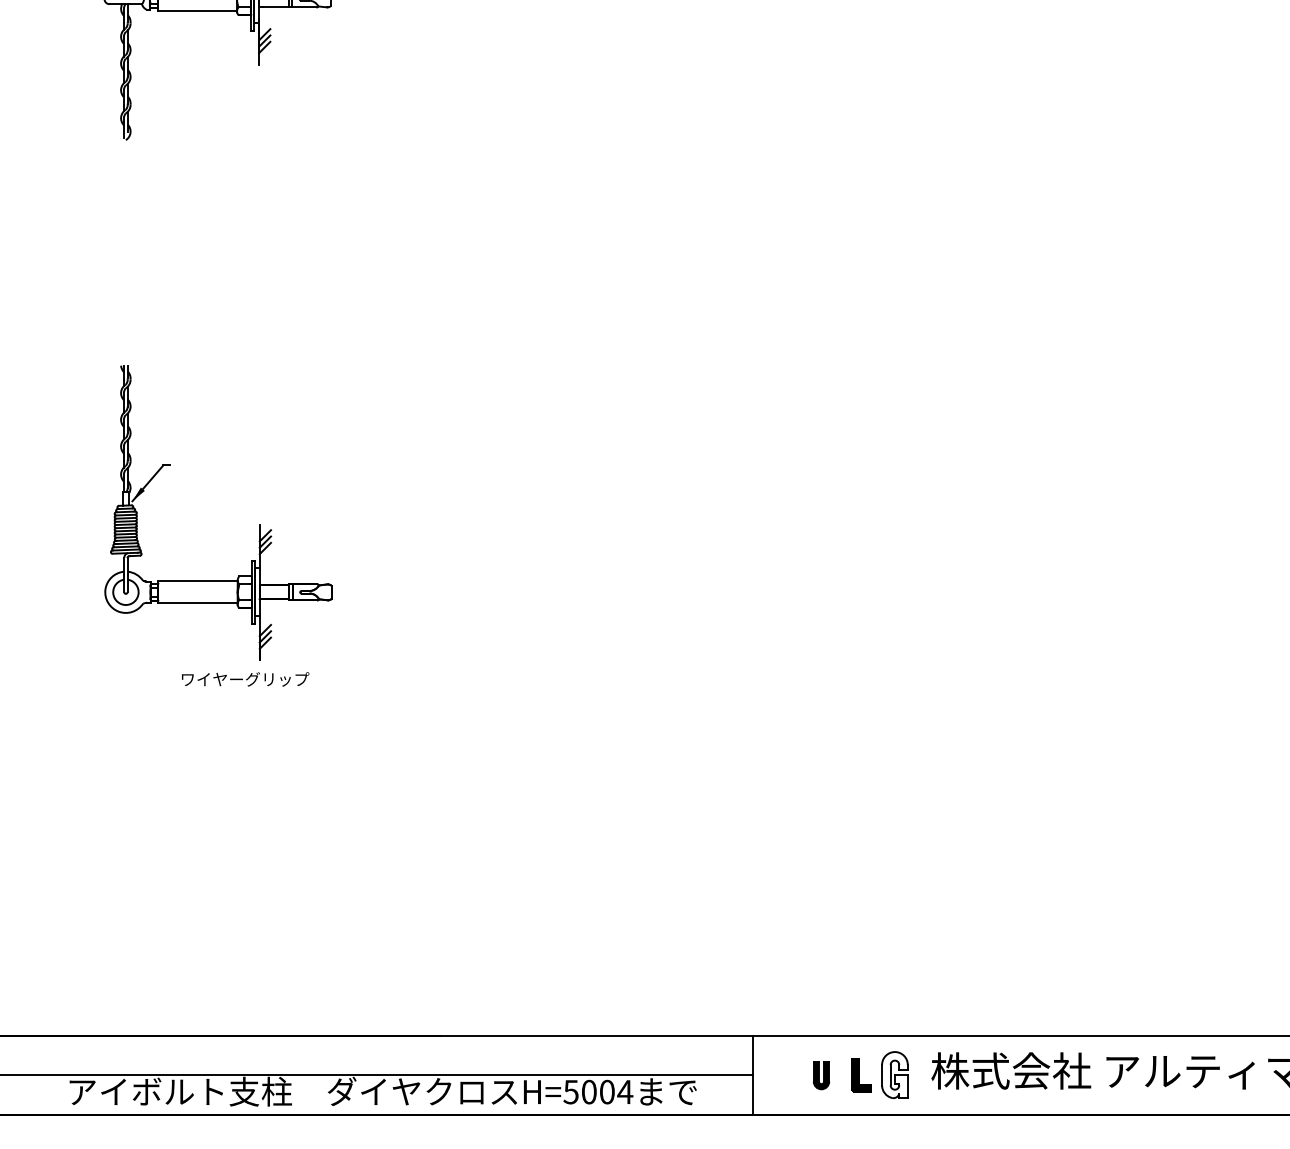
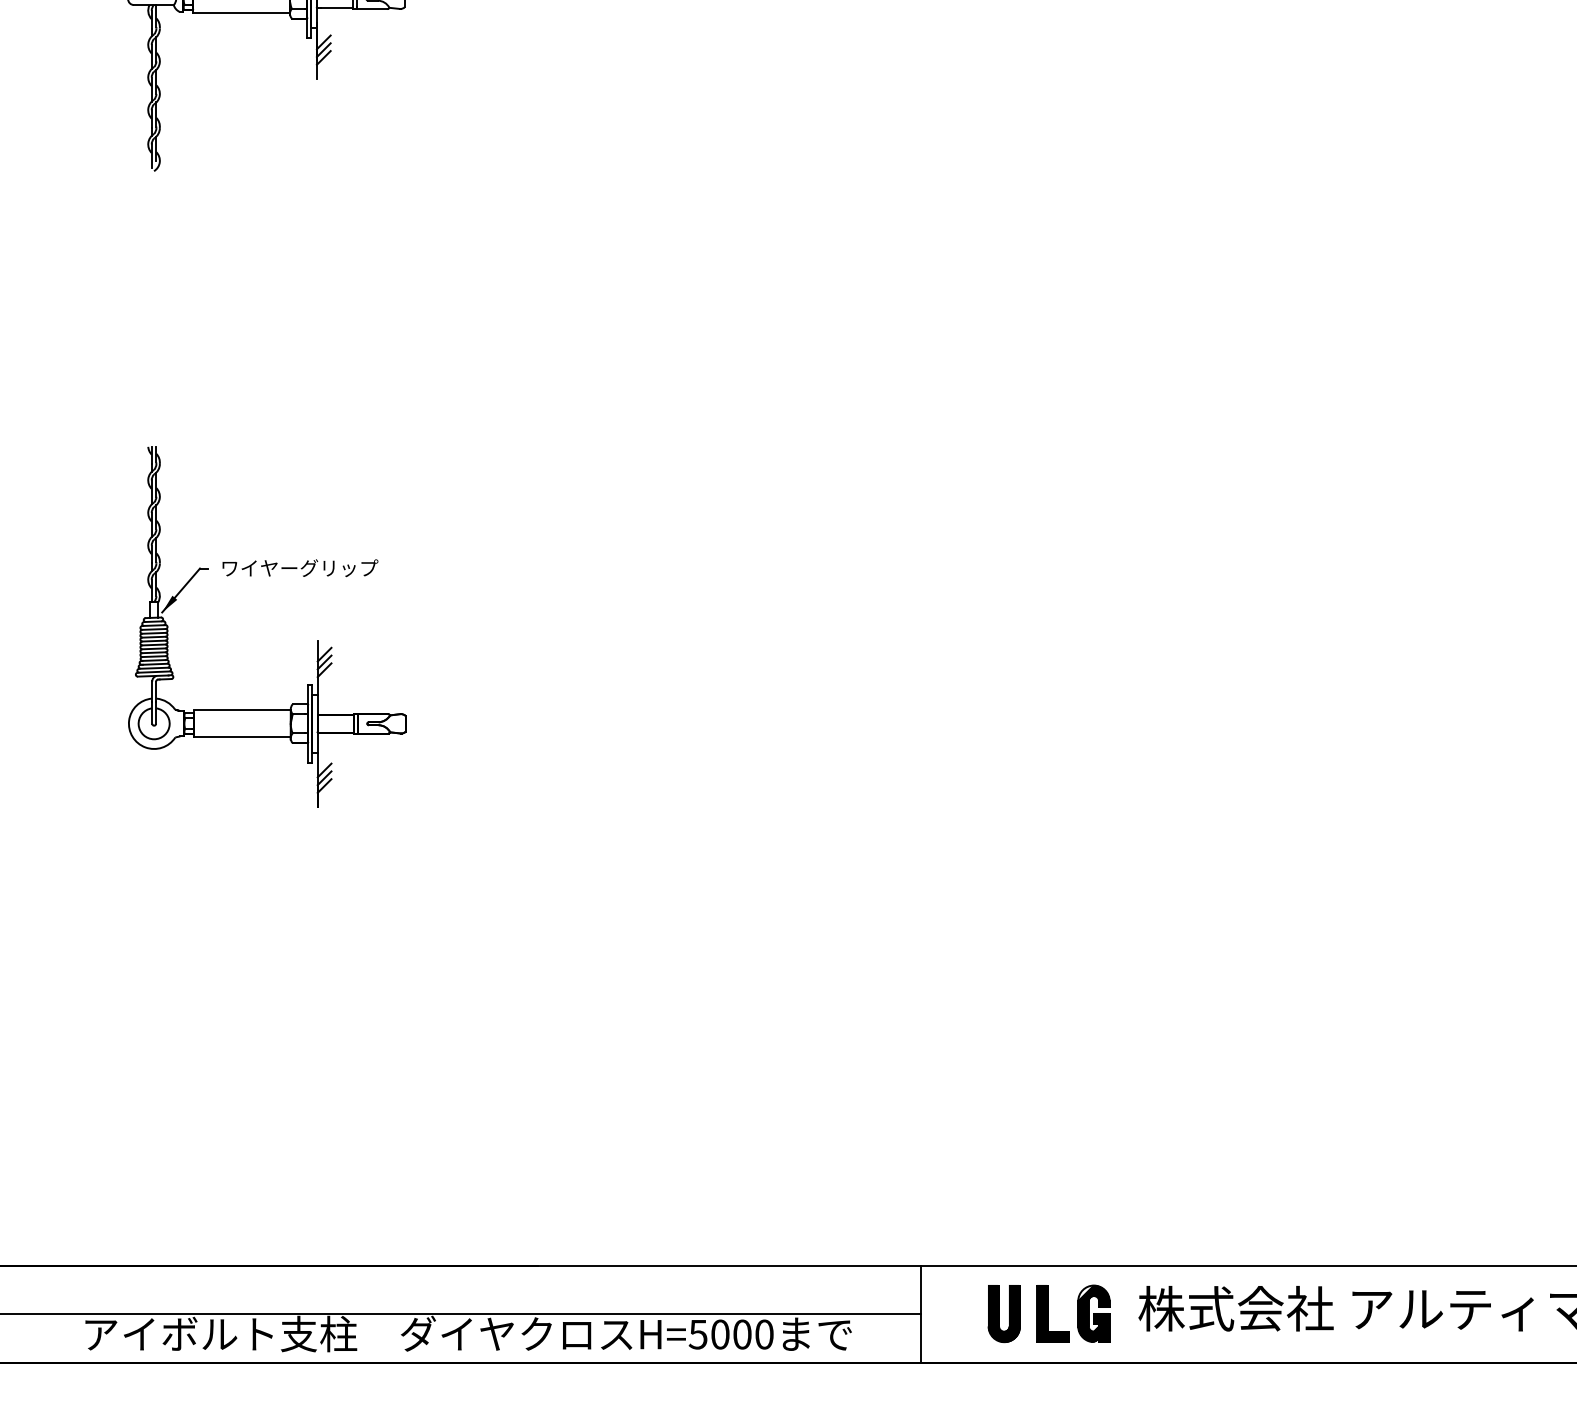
text: (245, 679) -> (300, 568), moved
part: (861, 1074) -> (1052, 1313), size x1.43
hatch: (894, 1074) -> (1093, 1313), added
part: (820, 1075) -> (1003, 1314), size x1.67
text: (625, 1092) -> (764, 1334), H=5004 -> H=5000

